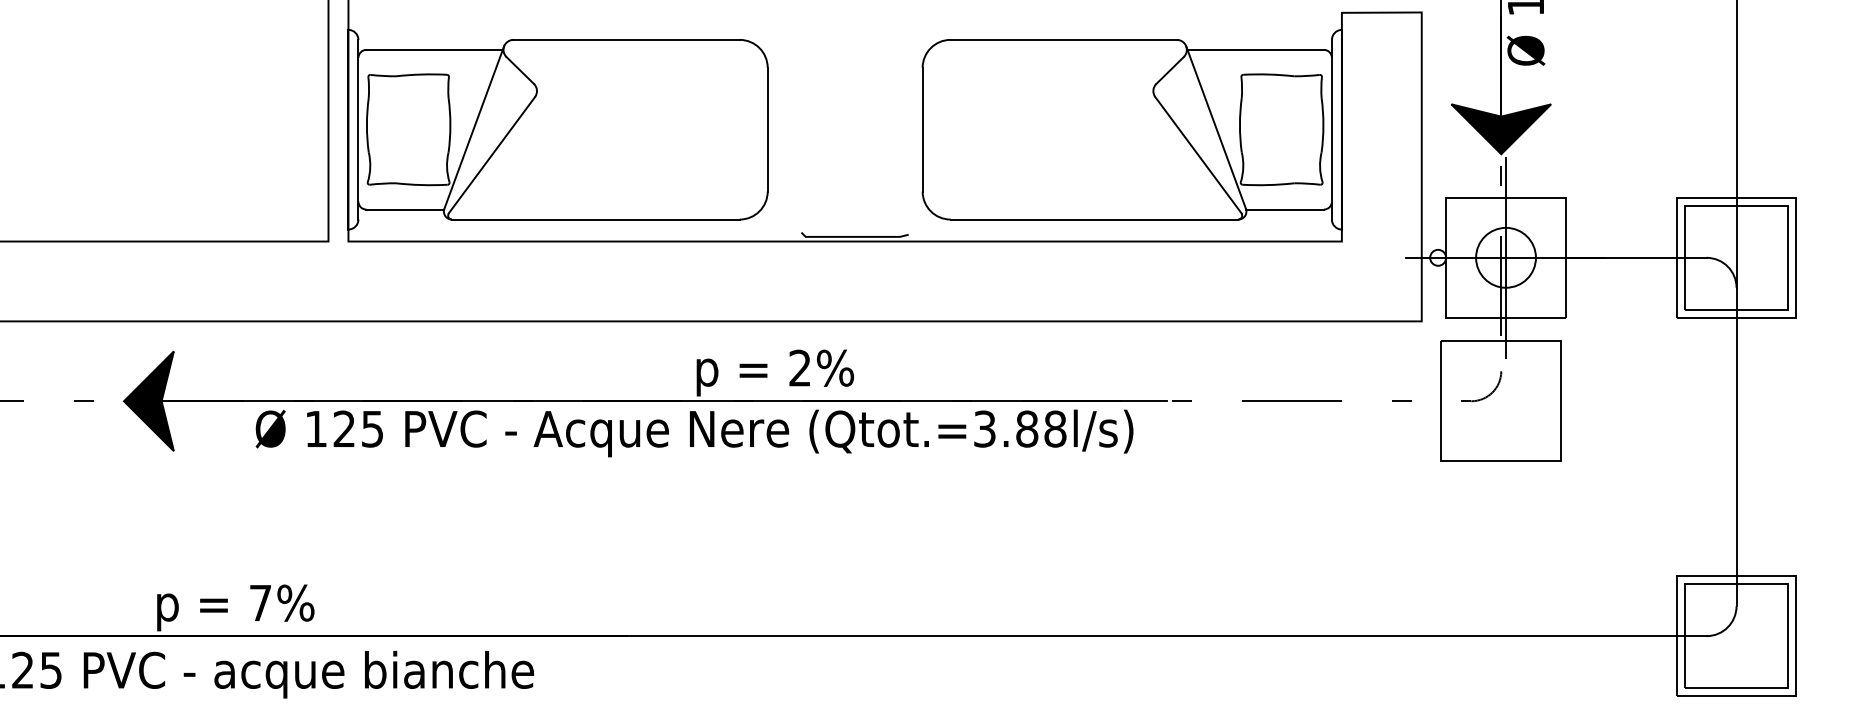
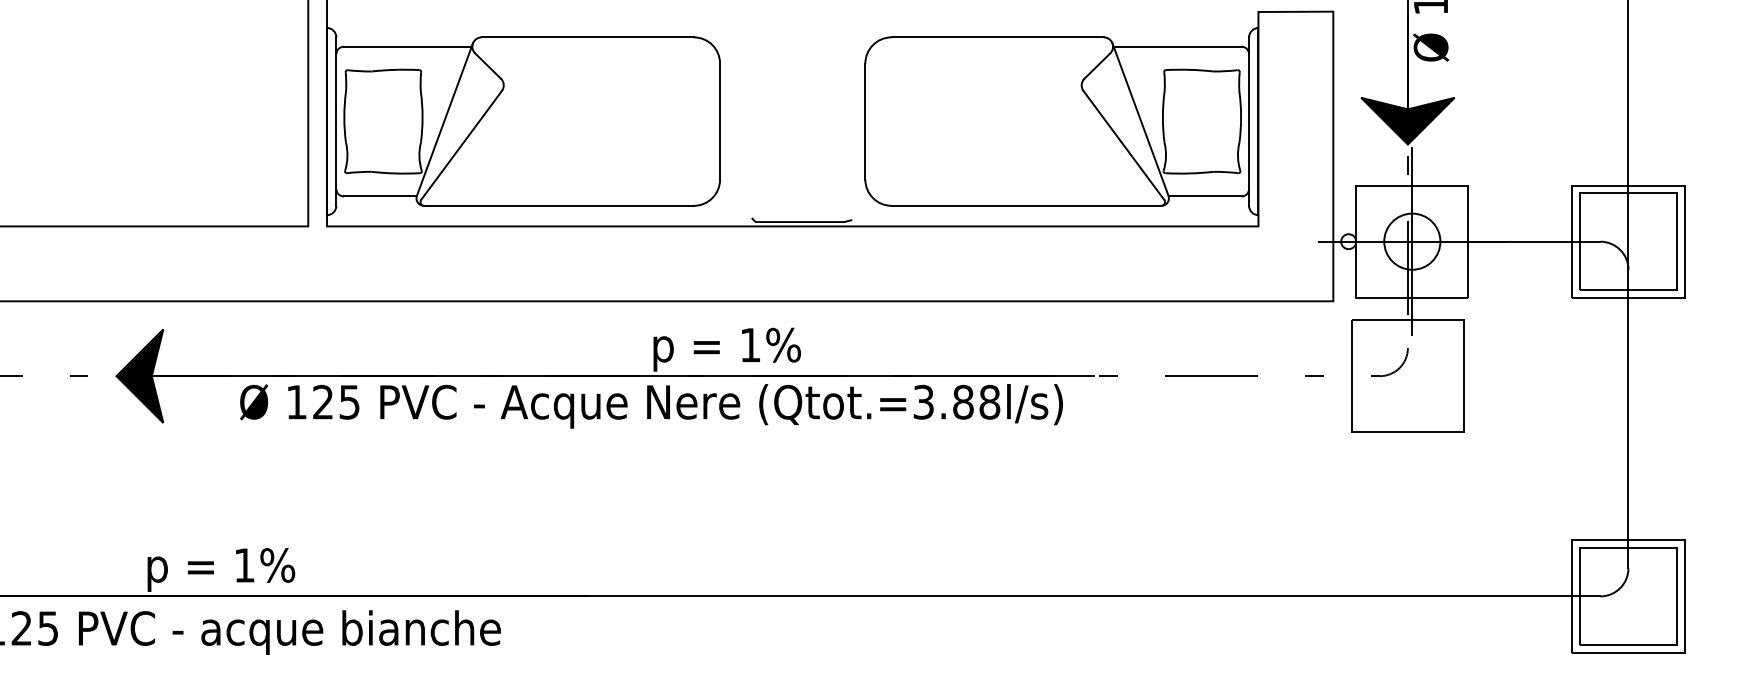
text: (799, 367) -> (749, 344), 2% -> 1%
text: (260, 603) -> (244, 565), 7% -> 1%

